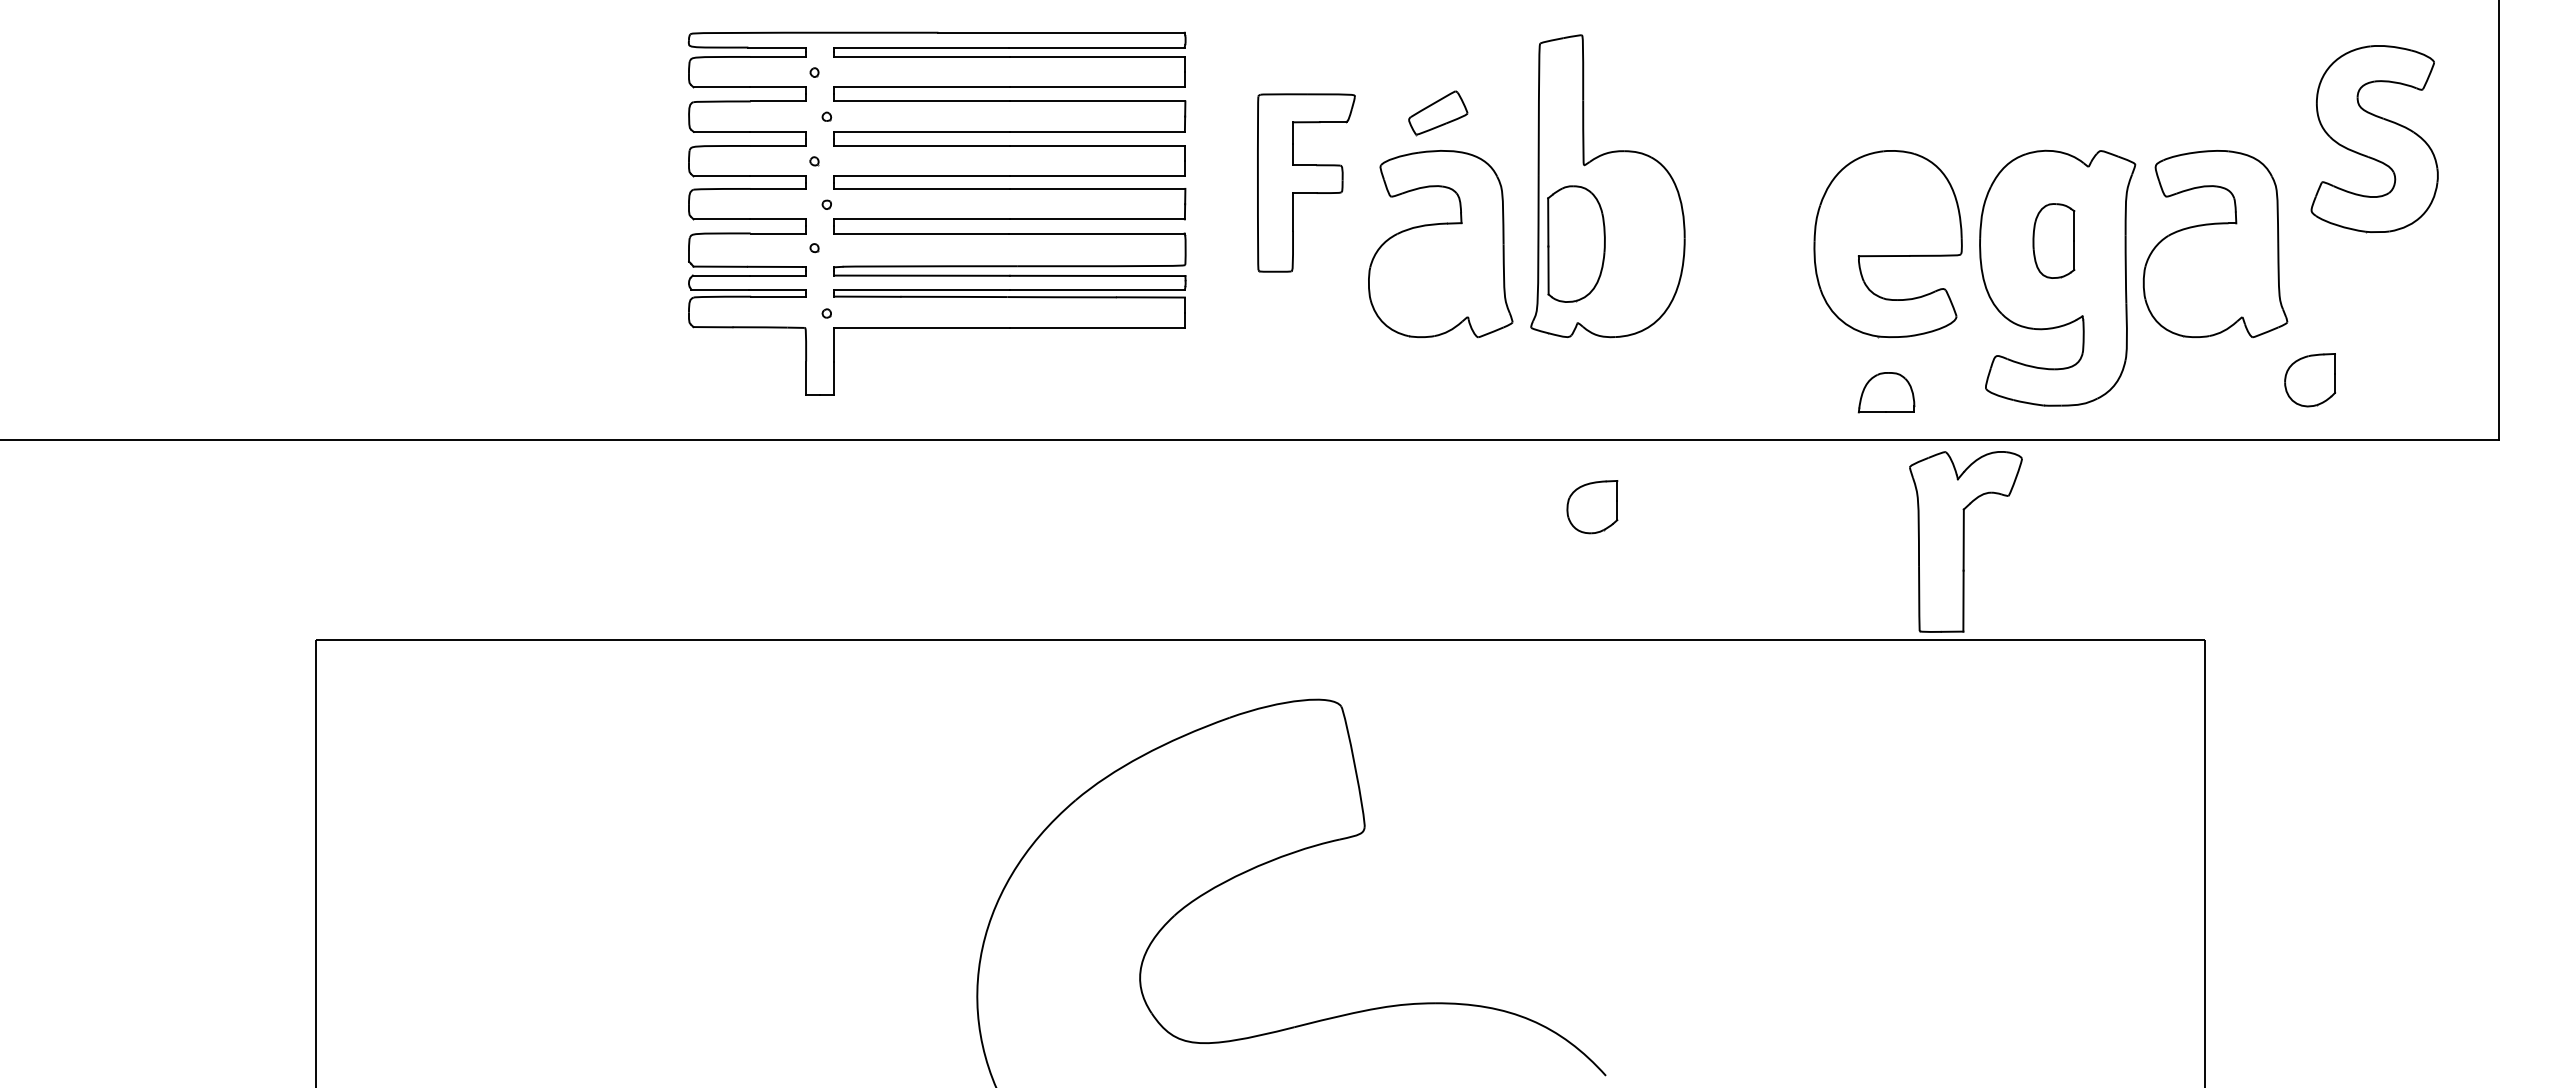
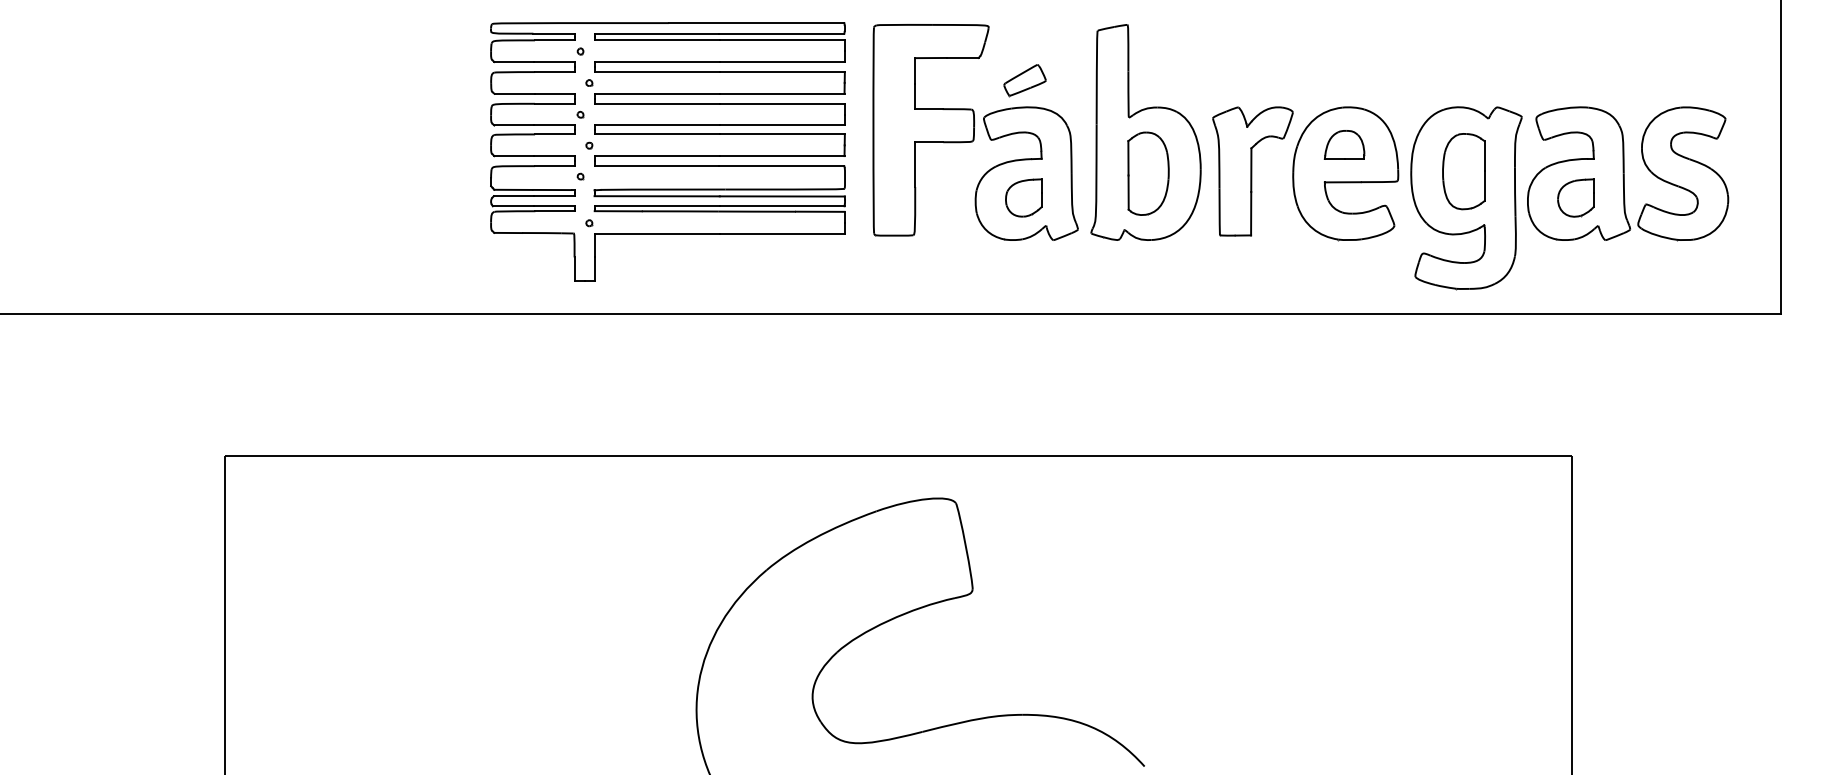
part: (2374, 139) -> (1683, 174), moved
part: (1306, 182) -> (931, 129), size x1.67
part: (2053, 240) -> (1463, 171), size x1.43
part: (1576, 243) -> (1148, 173), moved
part: (2310, 380) -> (1576, 198), moved
part: (1886, 392) -> (1344, 144), moved
part: (1592, 507) -> (1023, 198), moved
part: (1965, 541) -> (1252, 171), moved

